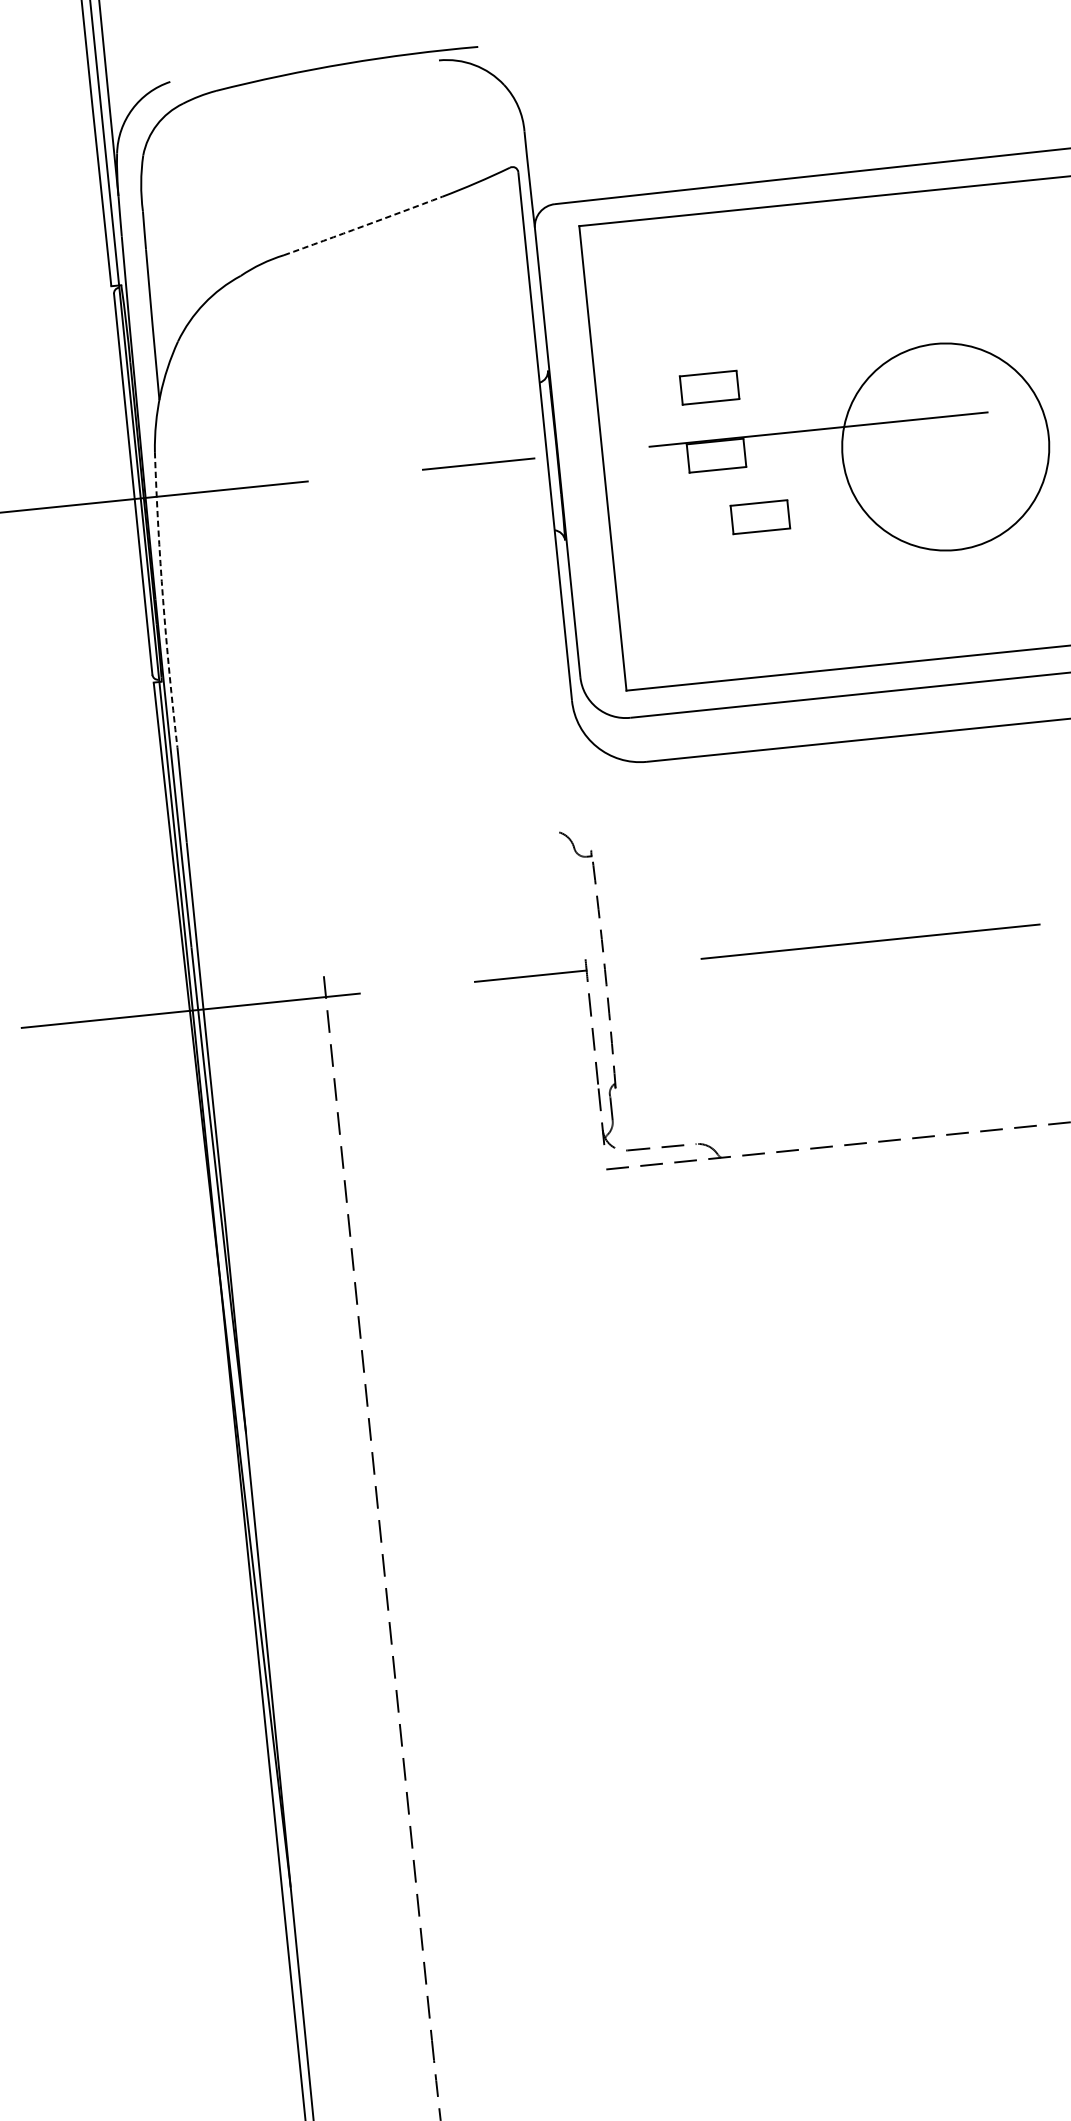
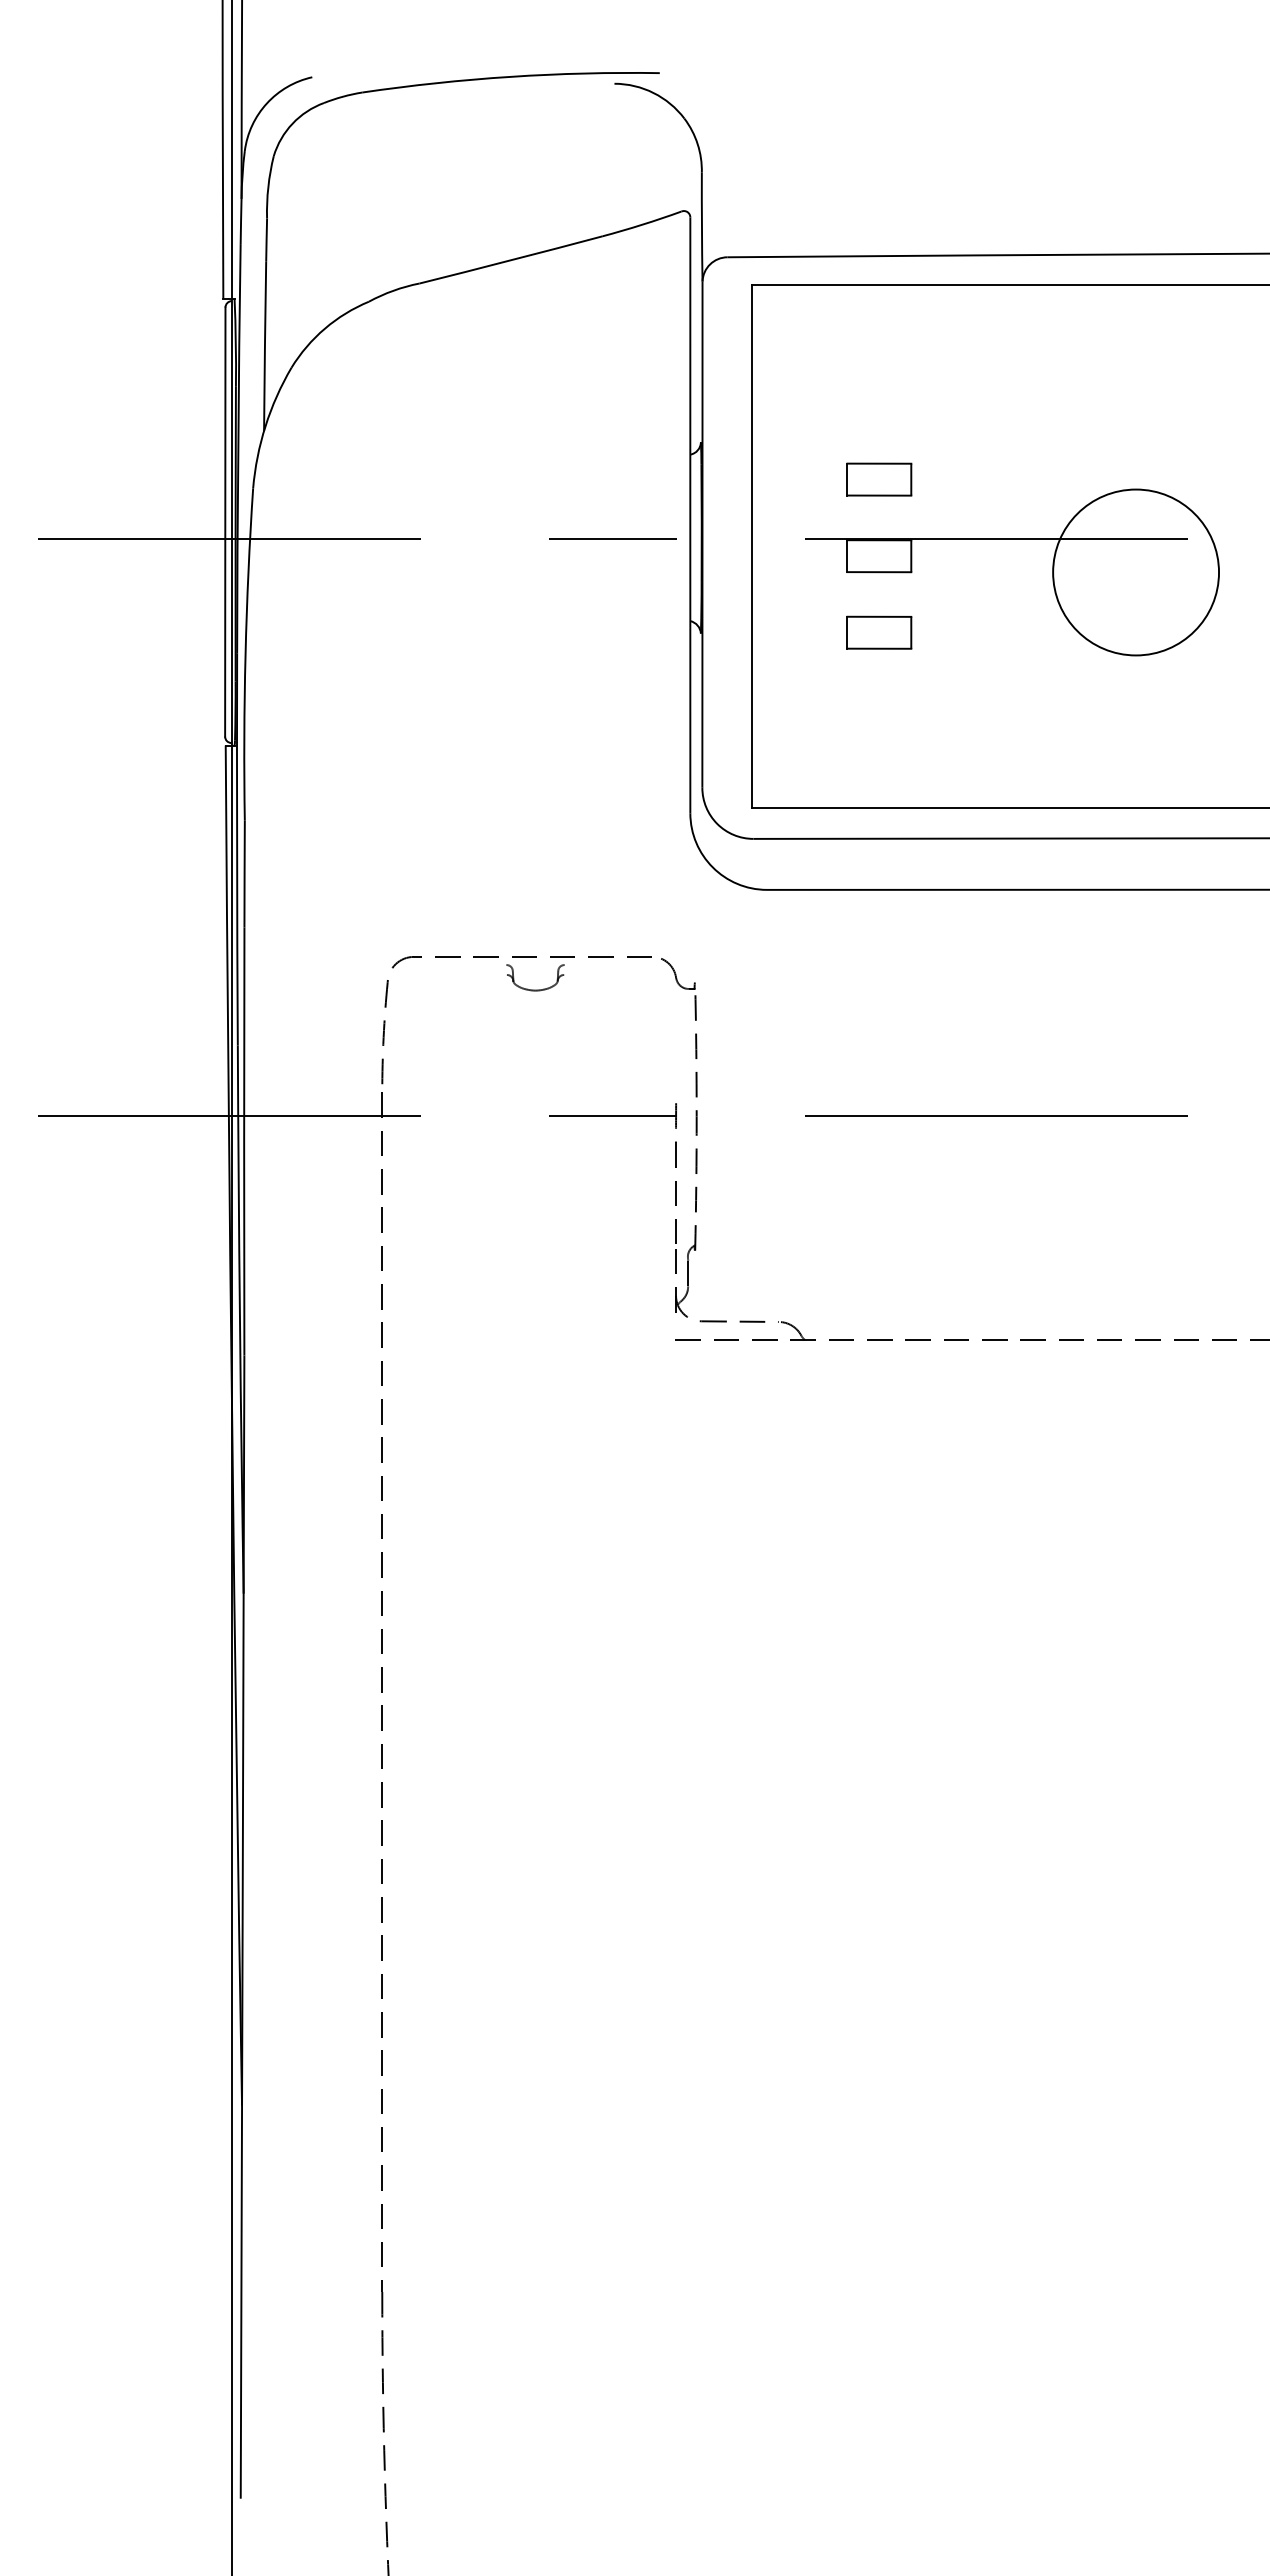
arc: (363, 226) -> (511, 260), dashed -> solid
circle: (946, 446) -> (1136, 572), size x0.71
part: (760, 516) -> (879, 632), moved
arc: (163, 600) -> (245, 654), dashed -> solid
part: (441, 872) -> (525, 990), added

